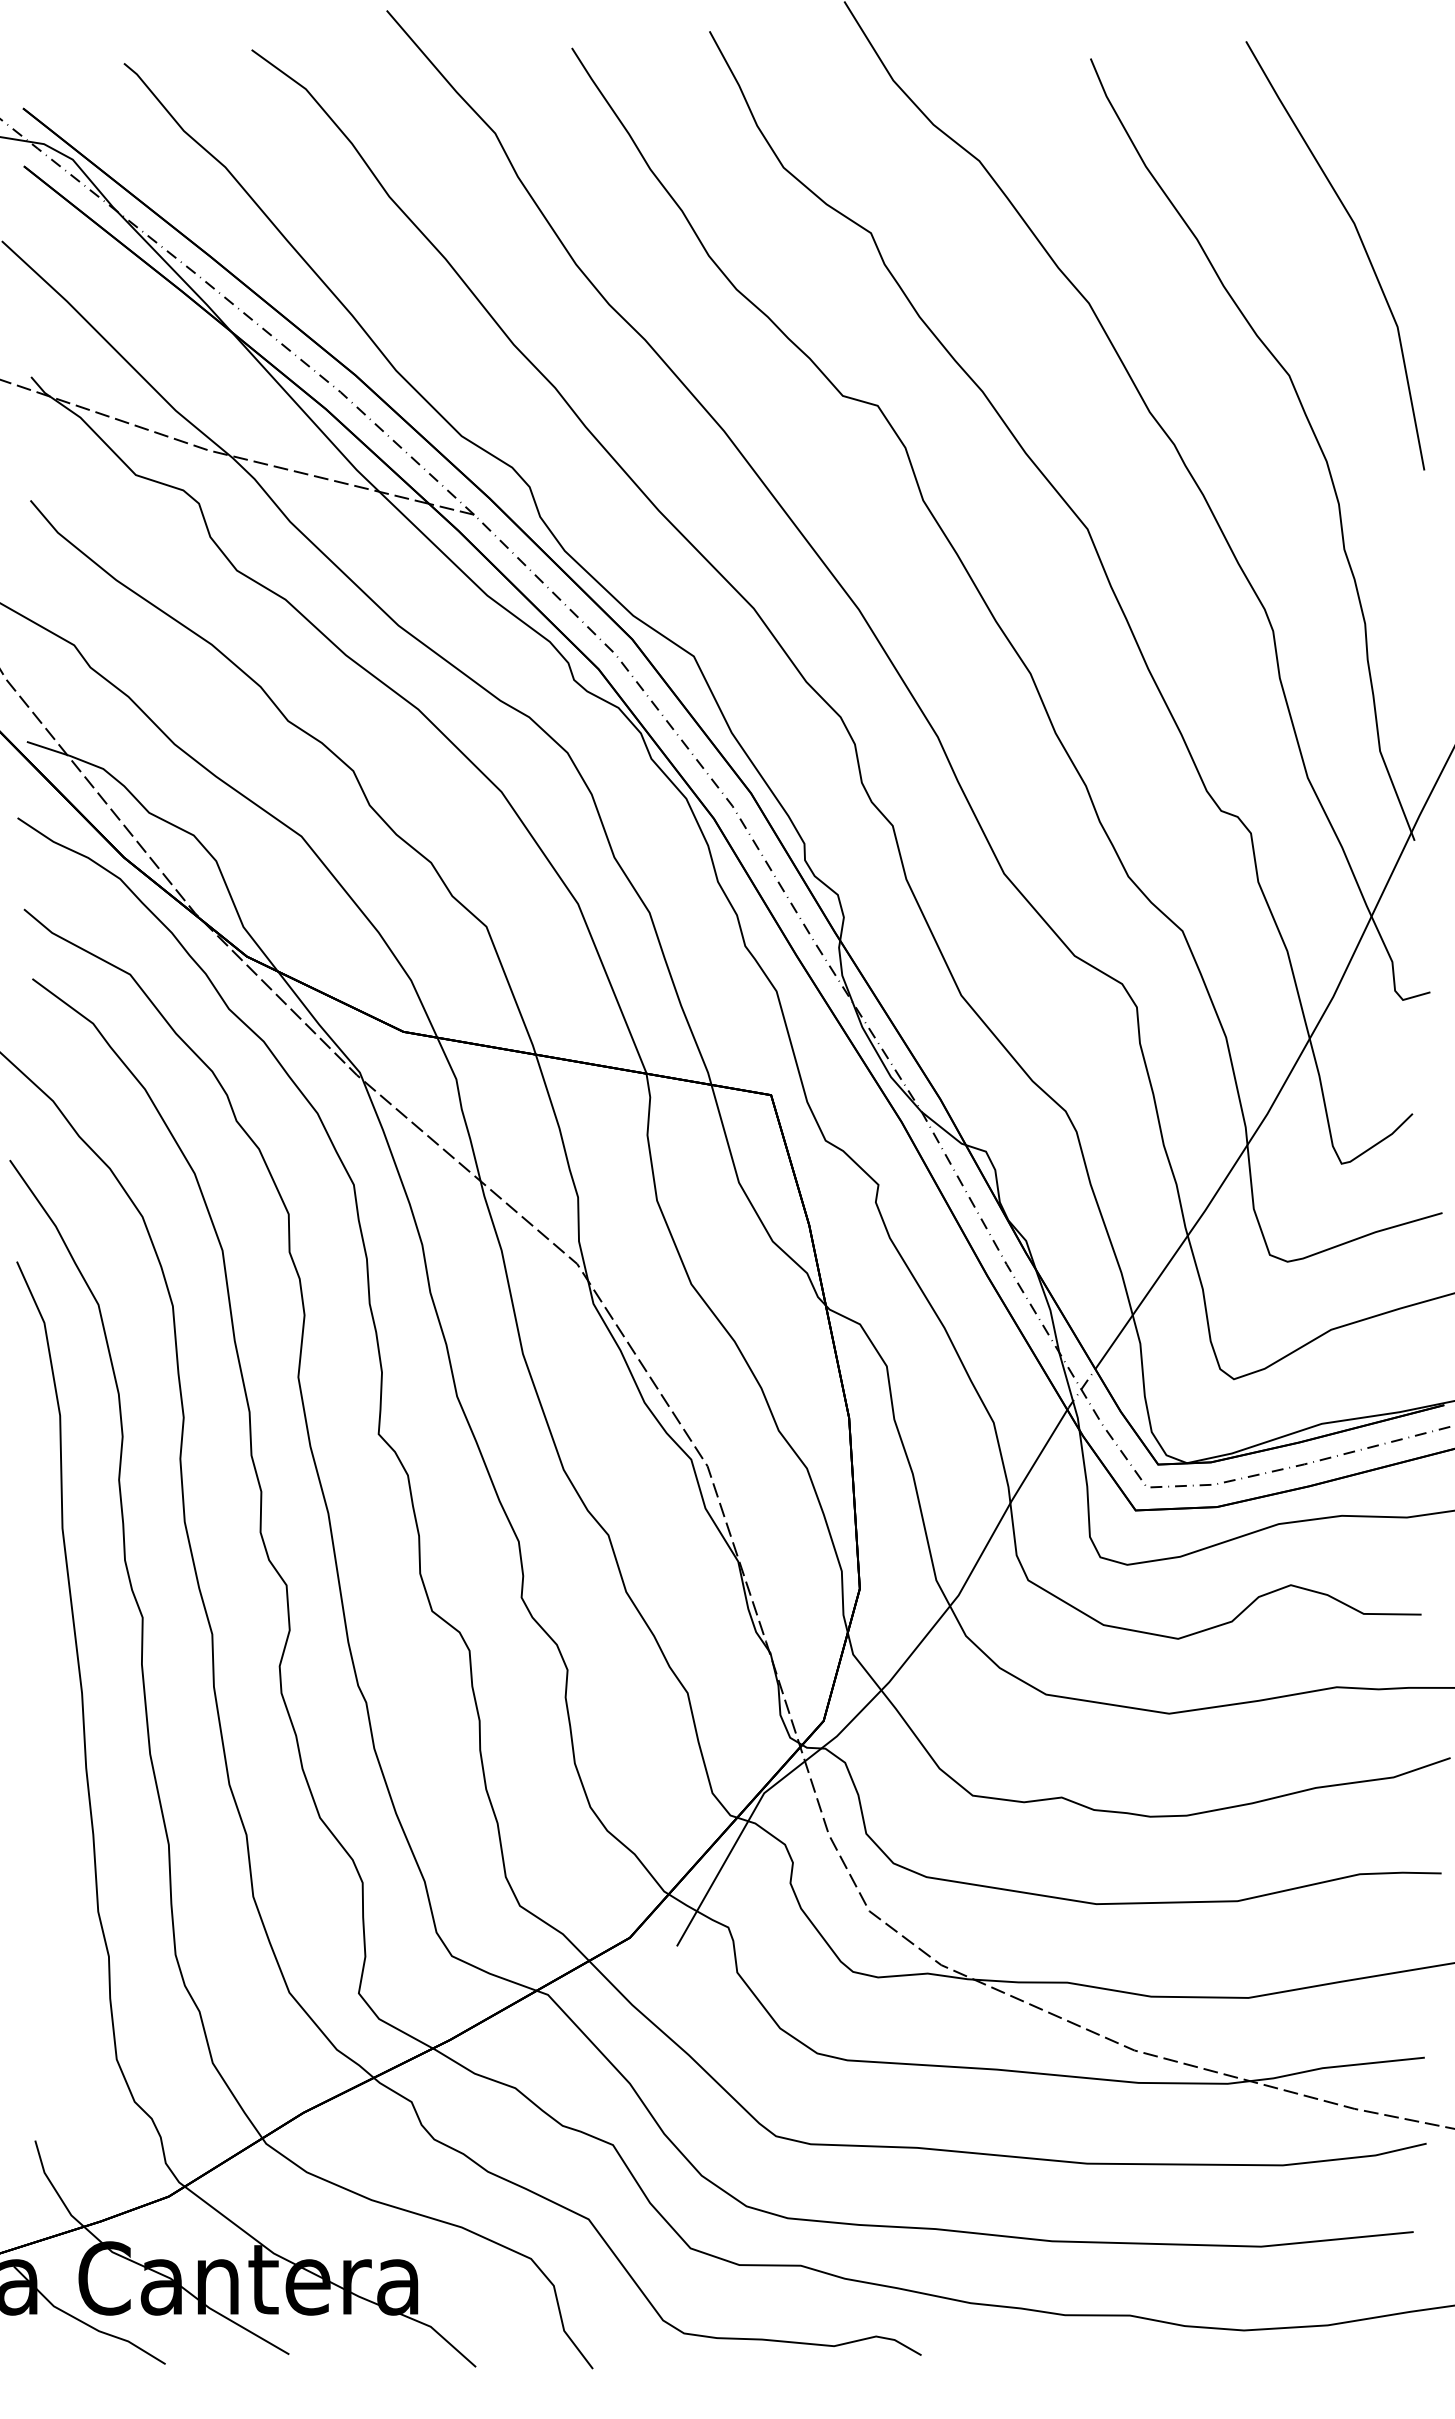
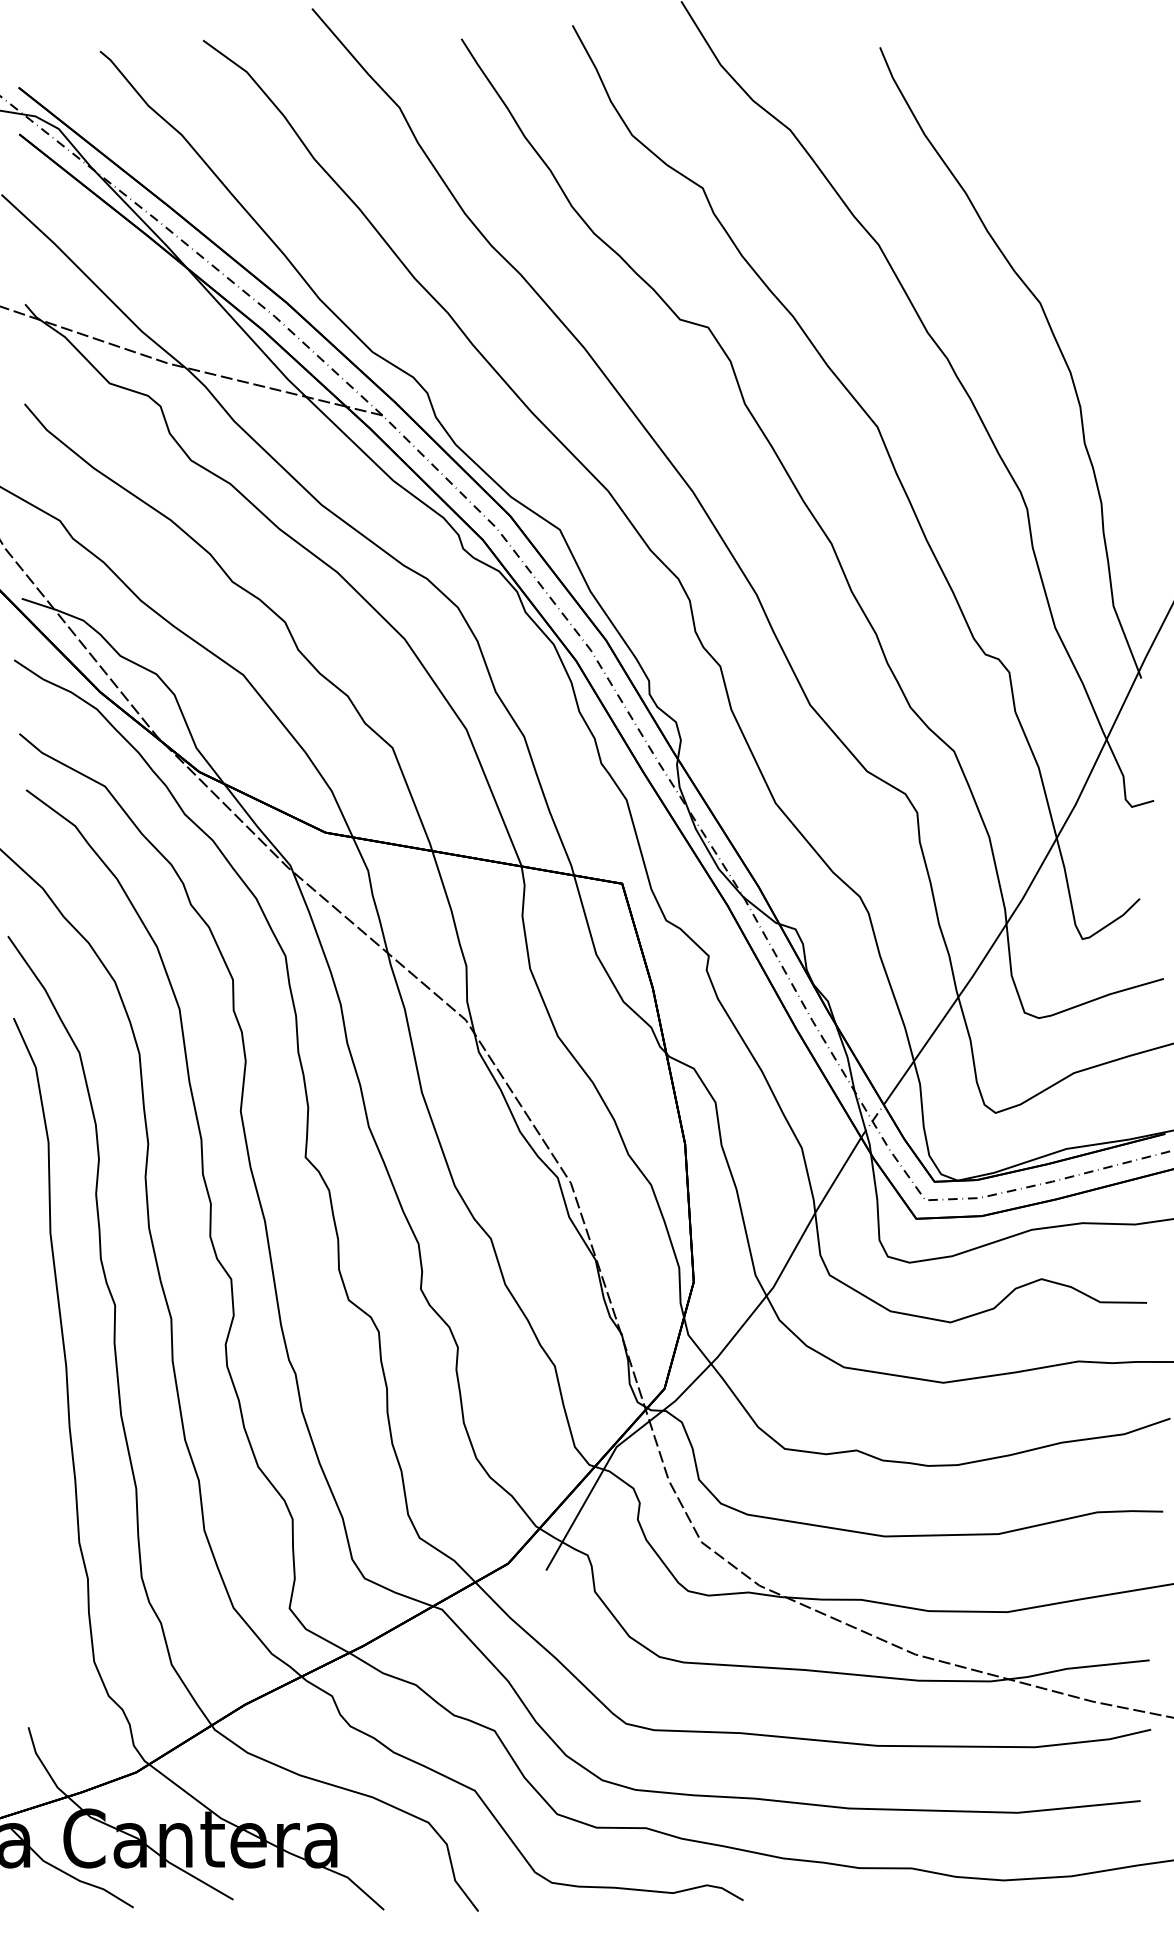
line: (1361, 244) -> (1098, 197), removed

